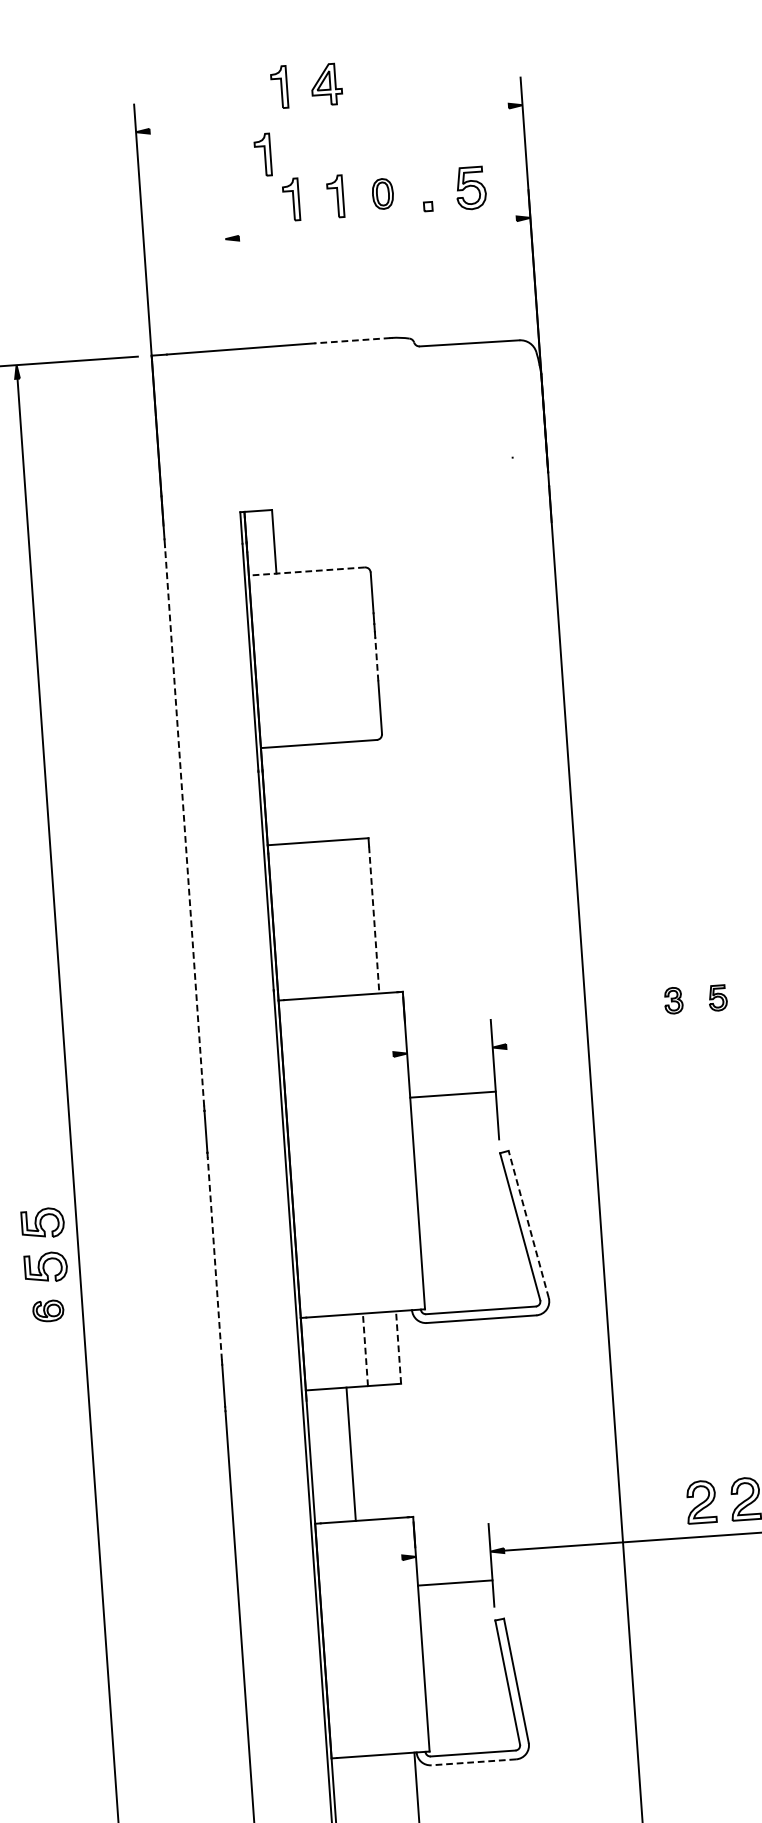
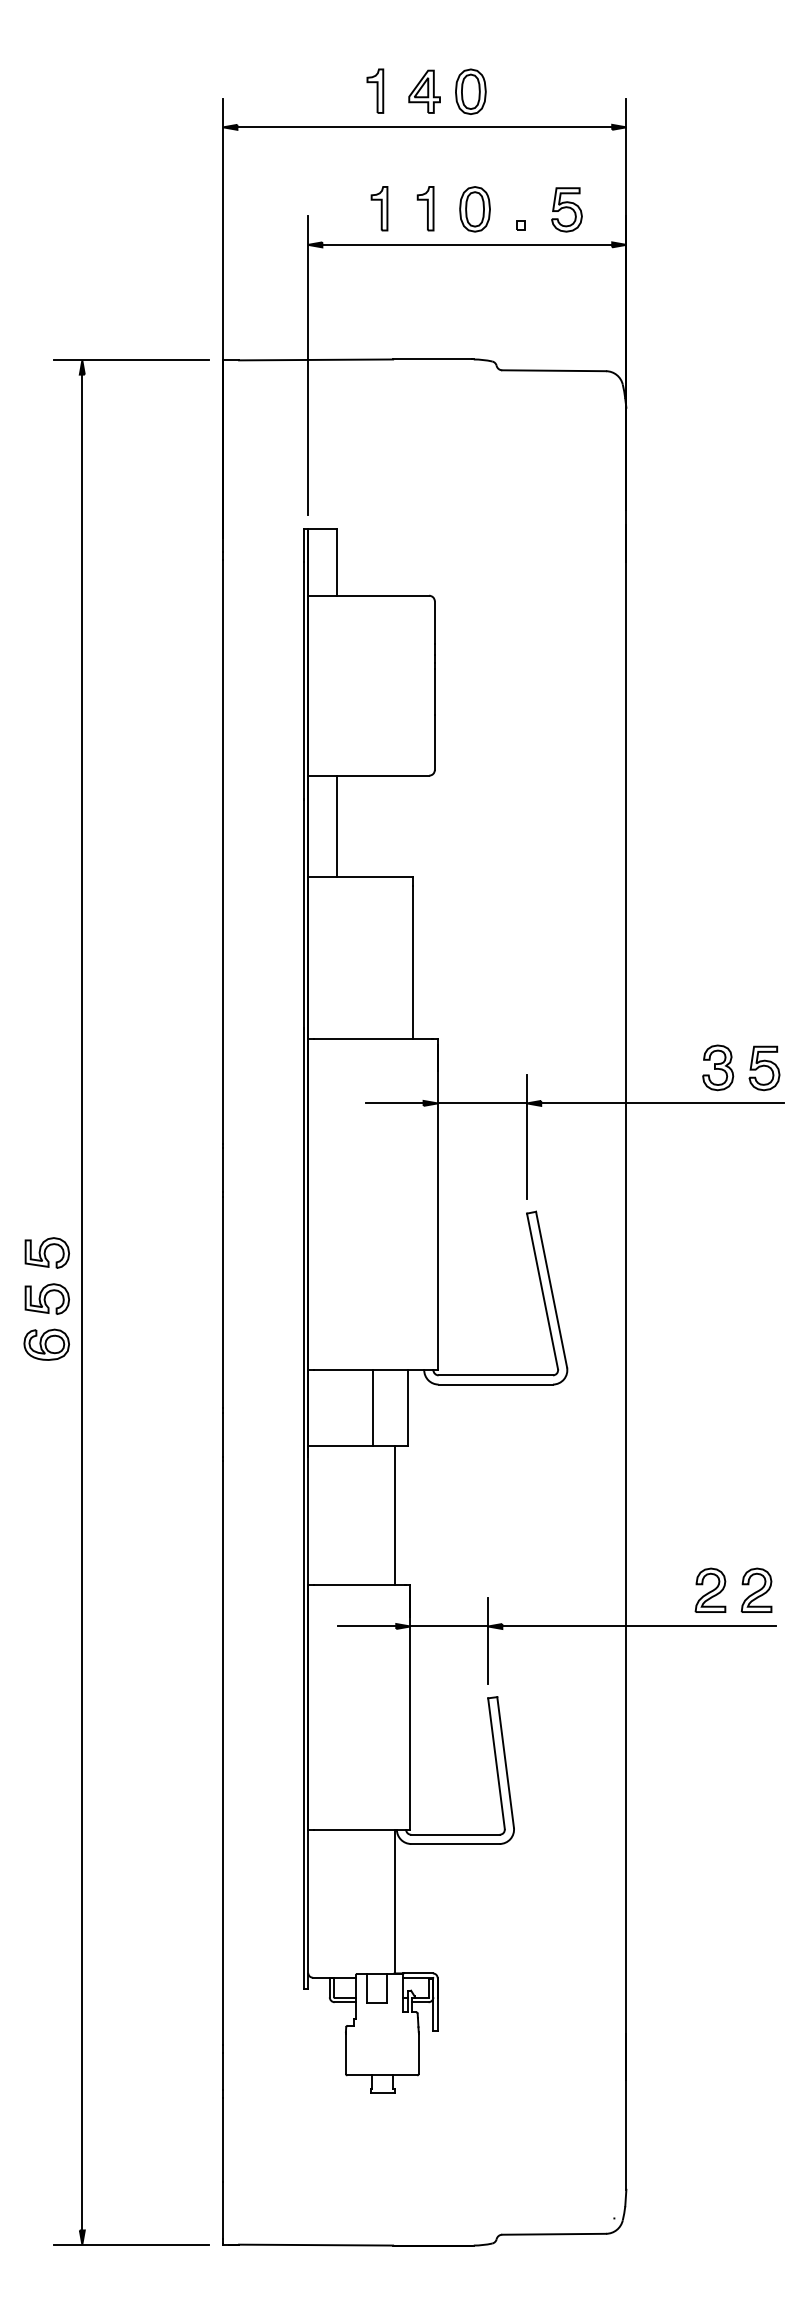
part: (370, 81) -> (470, 91), added
line: (329, 118) -> (424, 127), added
part: (263, 154) -> (353, 159), removed
part: (382, 194) -> (474, 209), size x1.43
line: (378, 228) -> (467, 244), added
line: (352, 340) -> (432, 359), dashed -> solid
line: (233, 354) -> (308, 365), added
line: (306, 571) -> (368, 595), dashed -> solid
line: (376, 658) -> (434, 691), dashed -> solid
line: (291, 794) -> (336, 826), added
line: (184, 826) -> (223, 851), dashed -> solid
line: (374, 920) -> (413, 962), dashed -> solid
part: (718, 998) -> (764, 1068), size x1.67
part: (673, 1000) -> (718, 1067), size x1.67
line: (622, 1038) -> (662, 1103), added
line: (365, 1056) -> (394, 1103), added
line: (453, 1094) -> (482, 1103), moved
line: (528, 1224) -> (551, 1289), dashed -> solid
line: (215, 1258) -> (223, 1302), dashed -> solid
part: (48, 1310) -> (46, 1344), size x1.43
line: (398, 1347) -> (407, 1407), dashed -> solid
line: (364, 1349) -> (372, 1407), dashed -> solid
line: (351, 1453) -> (394, 1514), moved
line: (374, 1559) -> (367, 1626), added
line: (455, 1582) -> (449, 1626), moved
line: (472, 1762) -> (454, 1844), dashed -> solid

